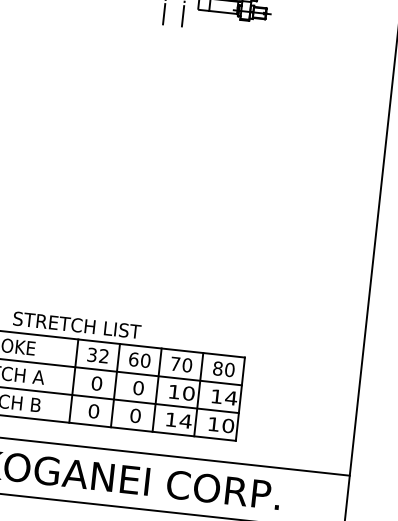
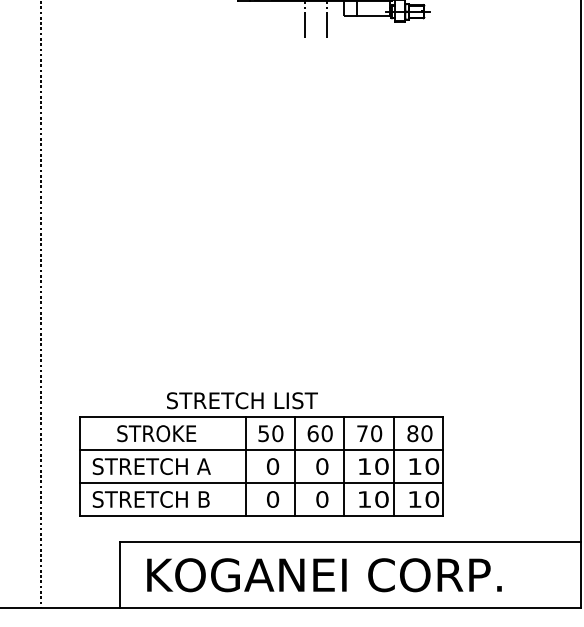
text: (98, 355) -> (271, 433), 32 -> 50
text: (231, 398) -> (432, 466), 14 -> 10
text: (185, 421) -> (381, 499), 14 -> 10

